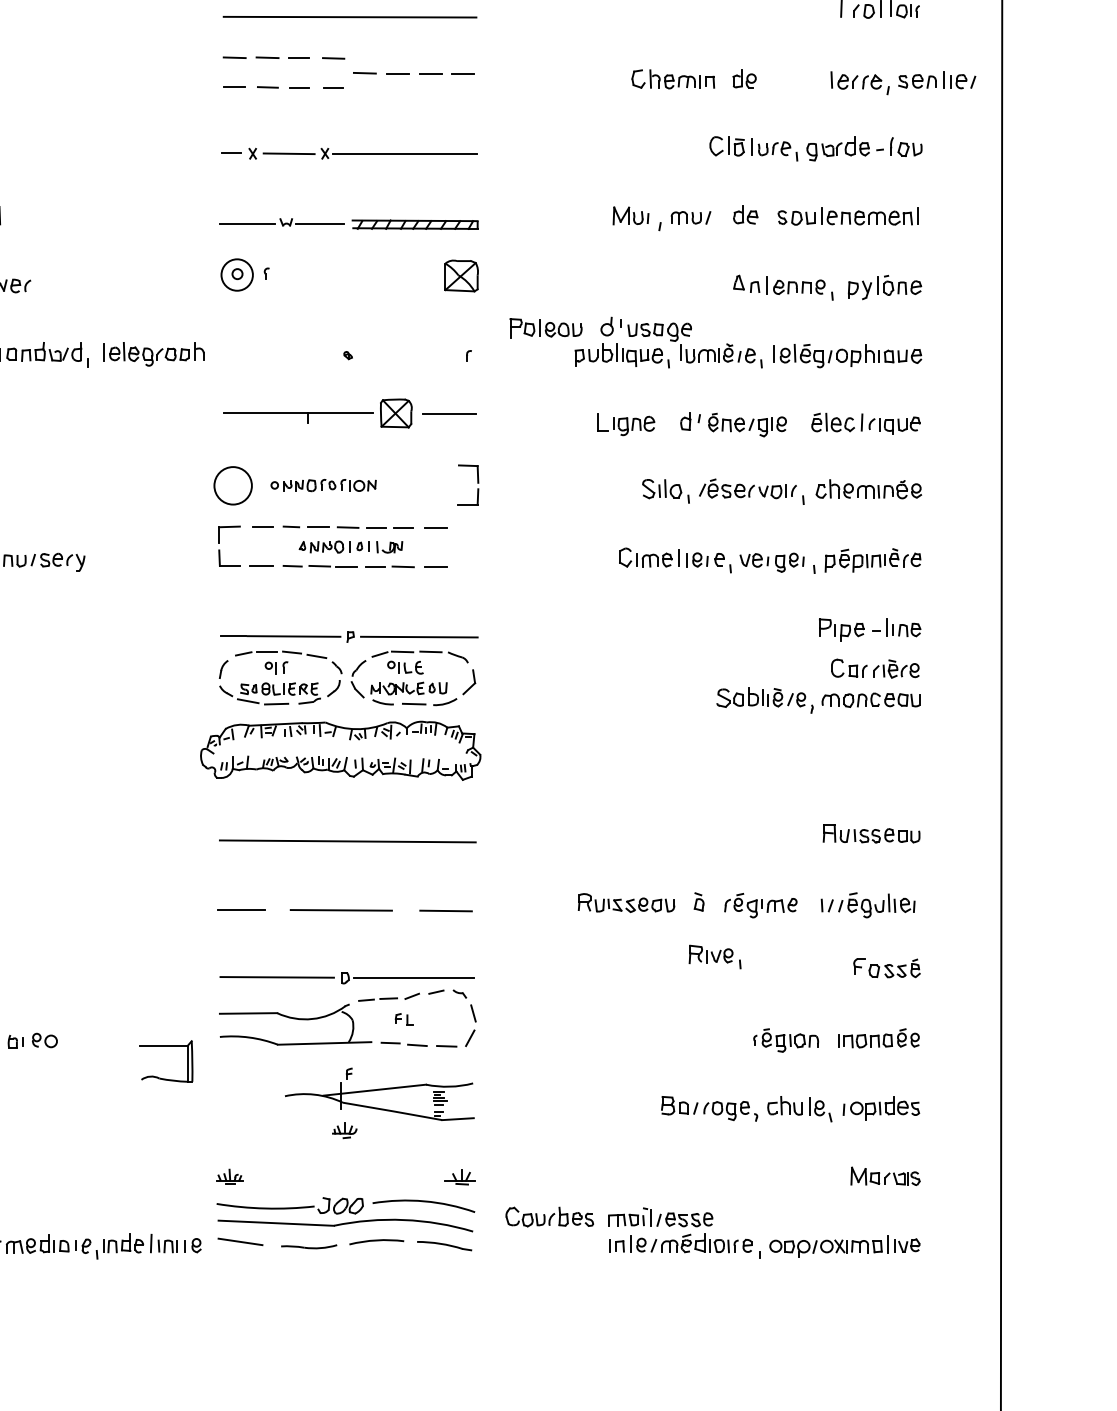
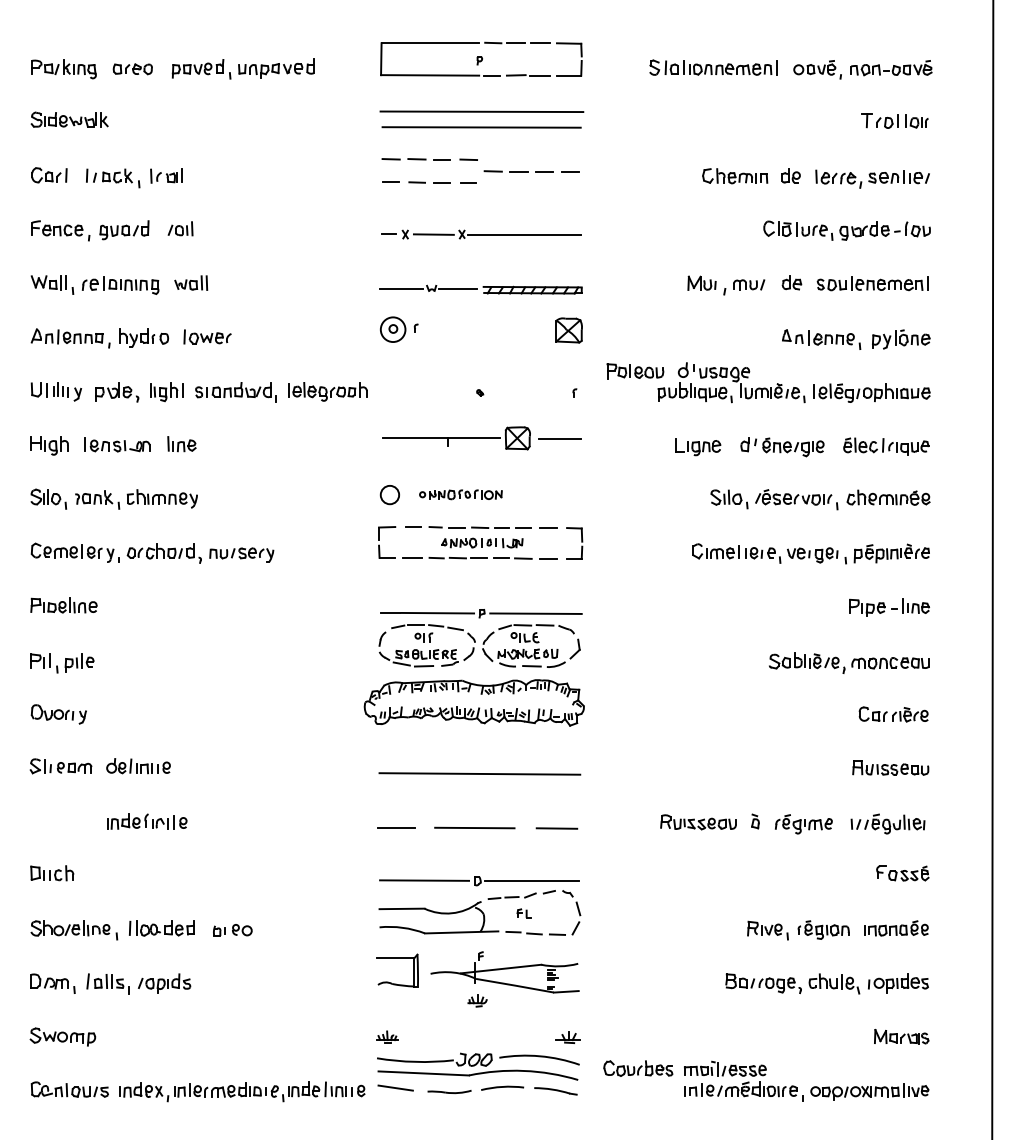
part: (903, 82) -> (872, 178), moved
part: (477, 483) -> (581, 542), moved
circle: (232, 485) -> (389, 494), size x0.62
part: (875, 668) -> (893, 714), moved
part: (714, 956) -> (767, 930), moved
part: (166, 1046) -> (397, 958), moved

